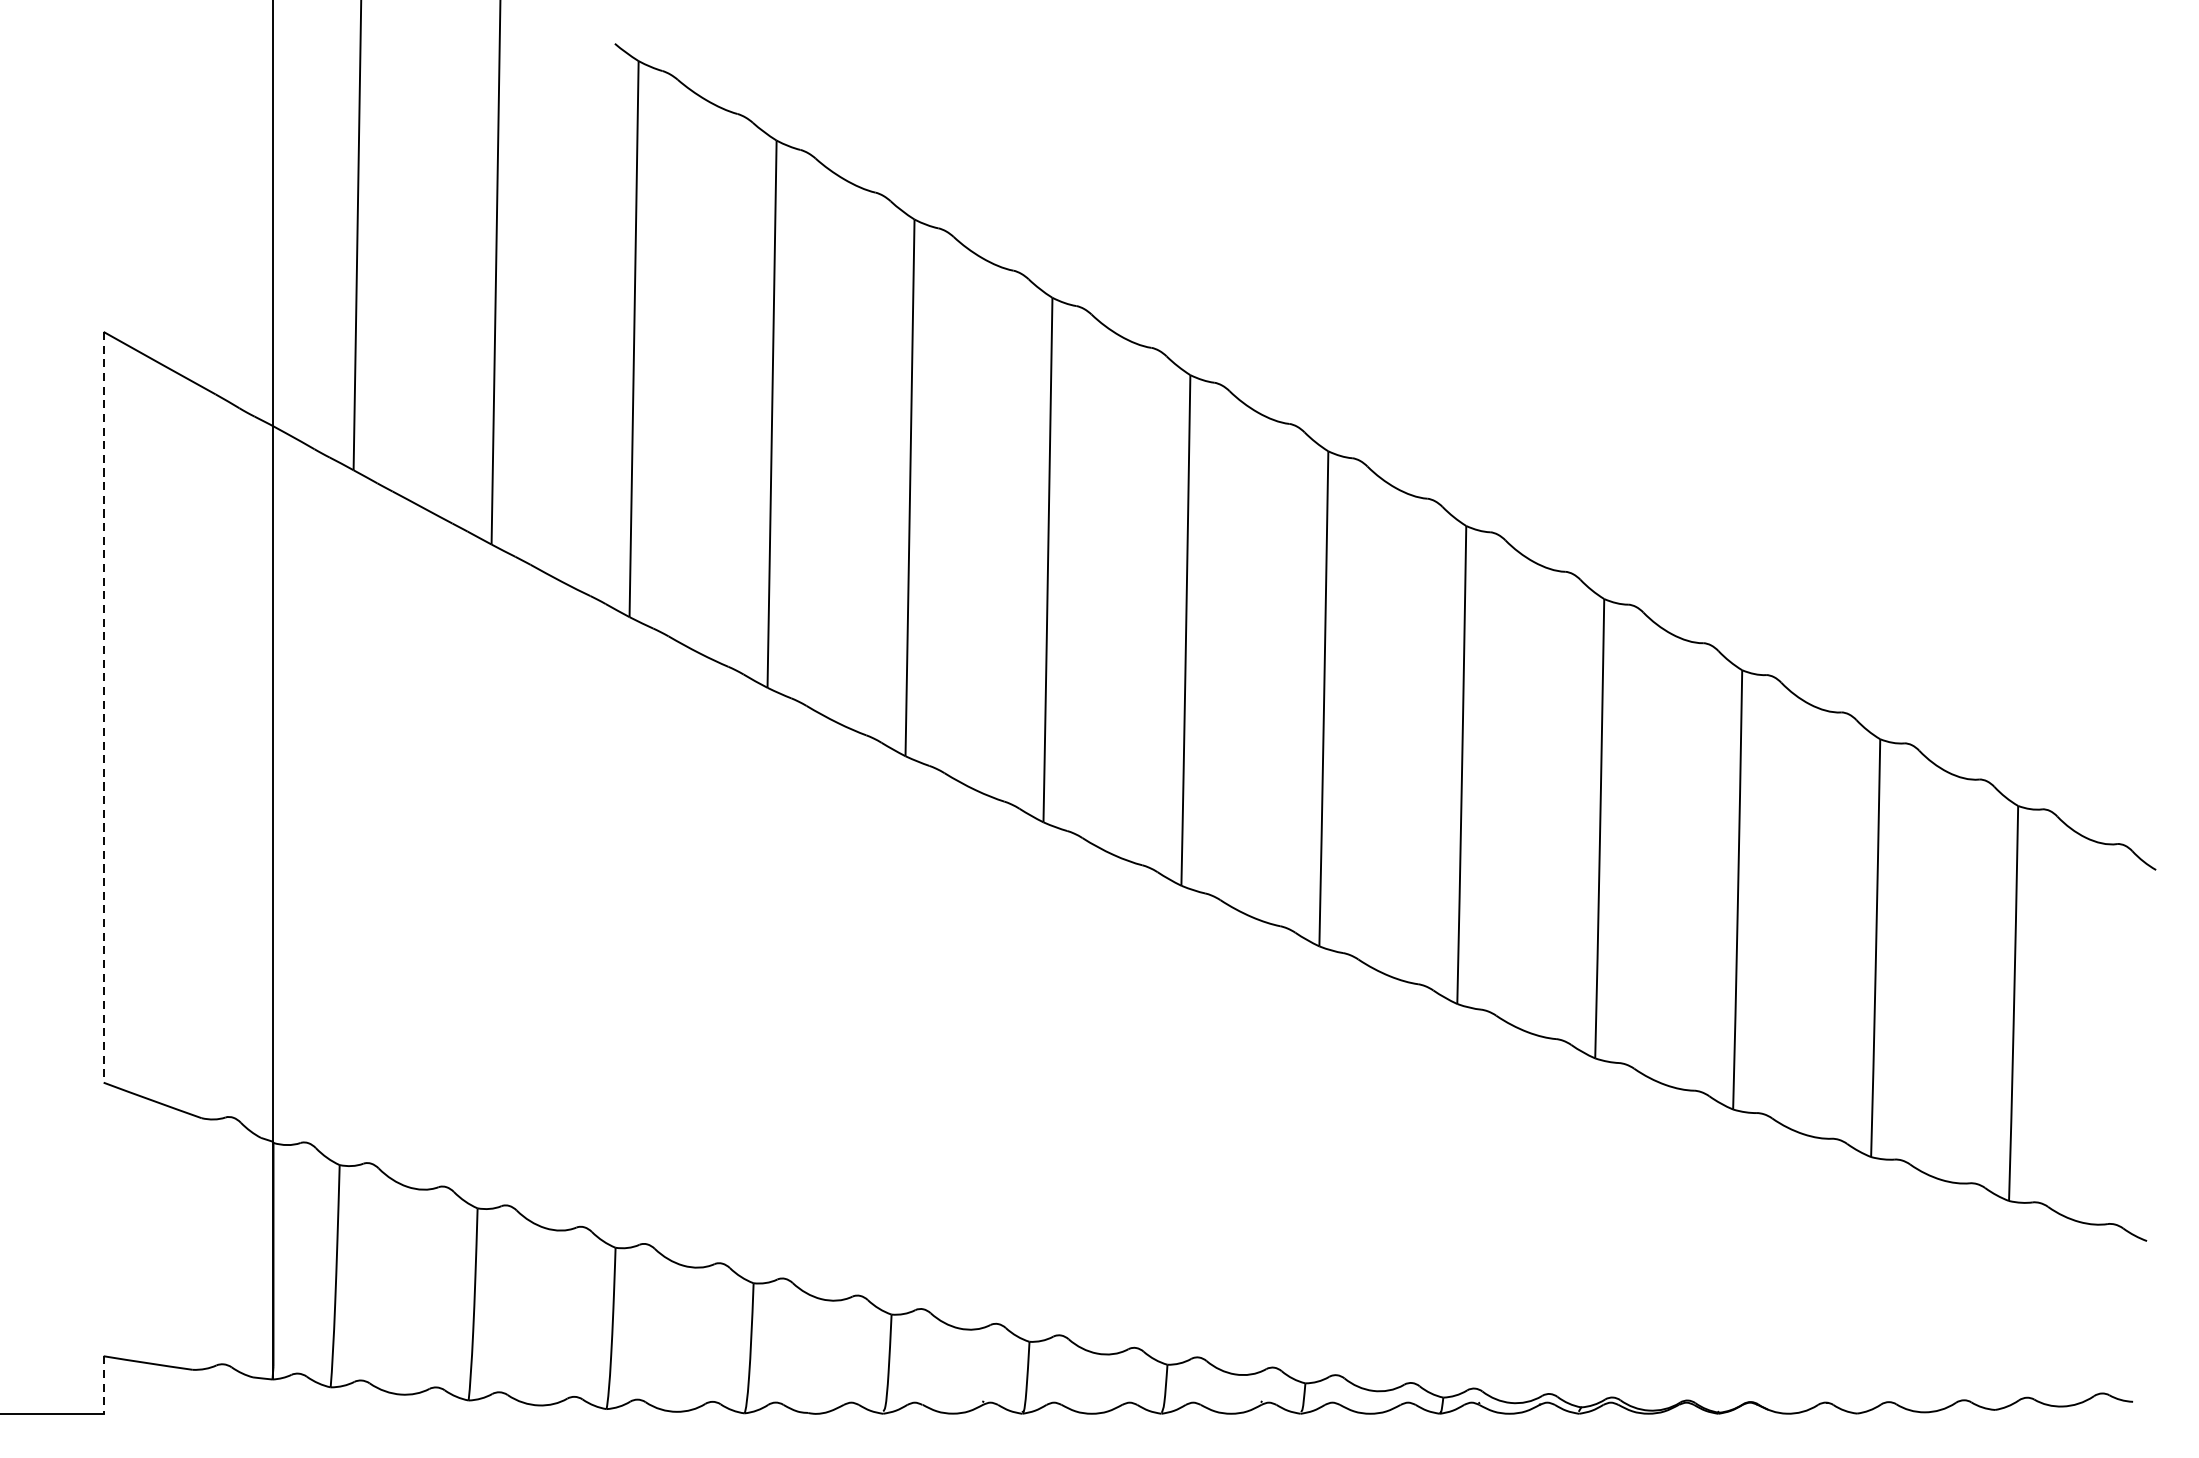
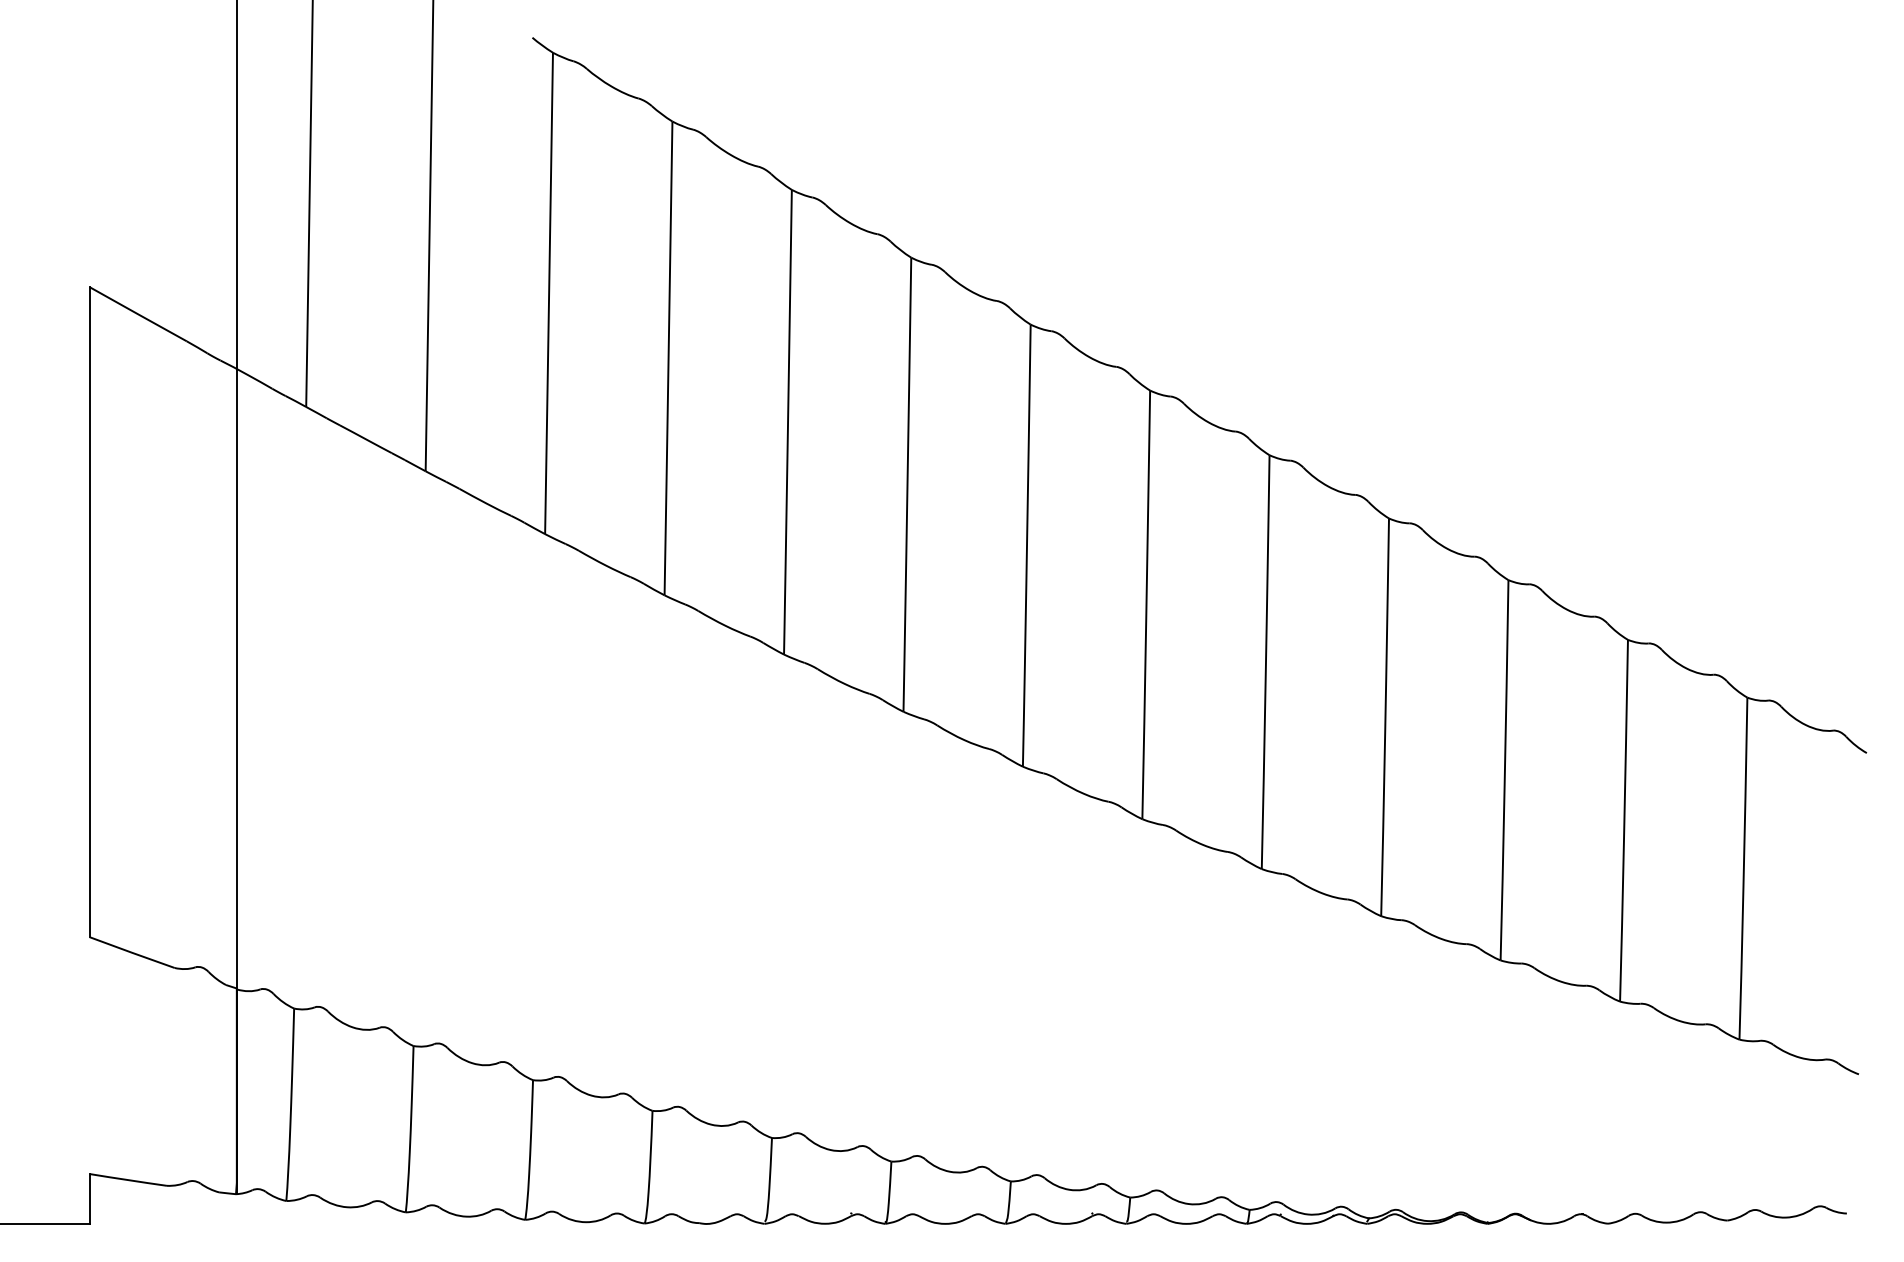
line: (103, 707) -> (89, 612), dashed -> solid
line: (103, 1384) -> (89, 1198), dashed -> solid

